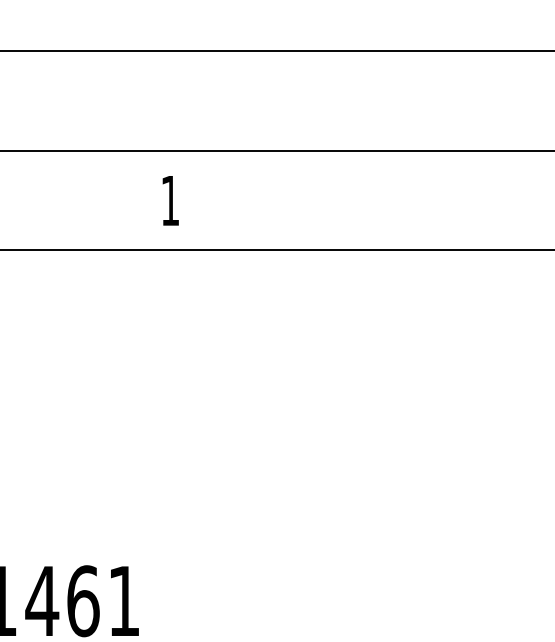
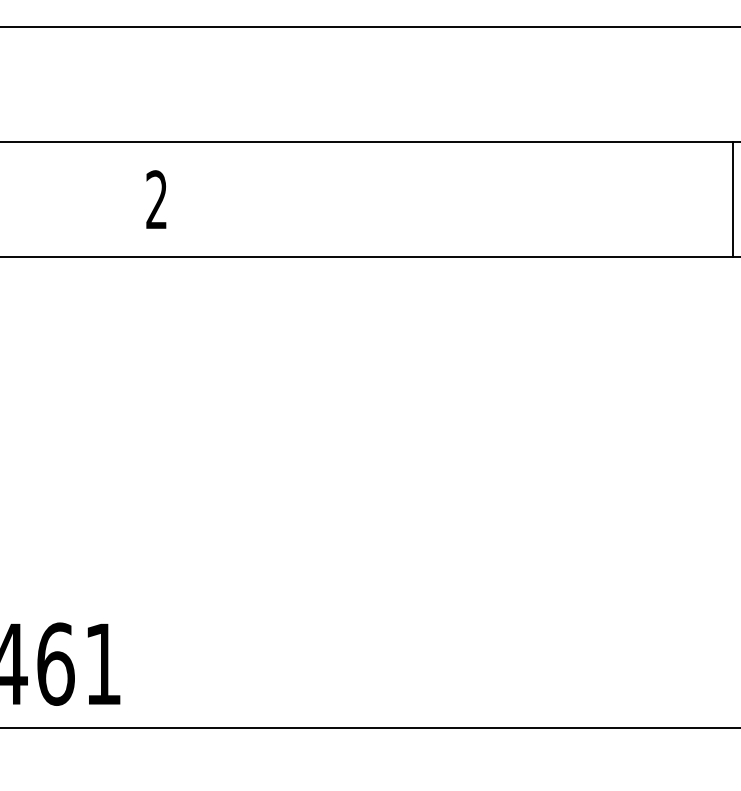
text: (170, 200) -> (156, 199), 1 -> 2

